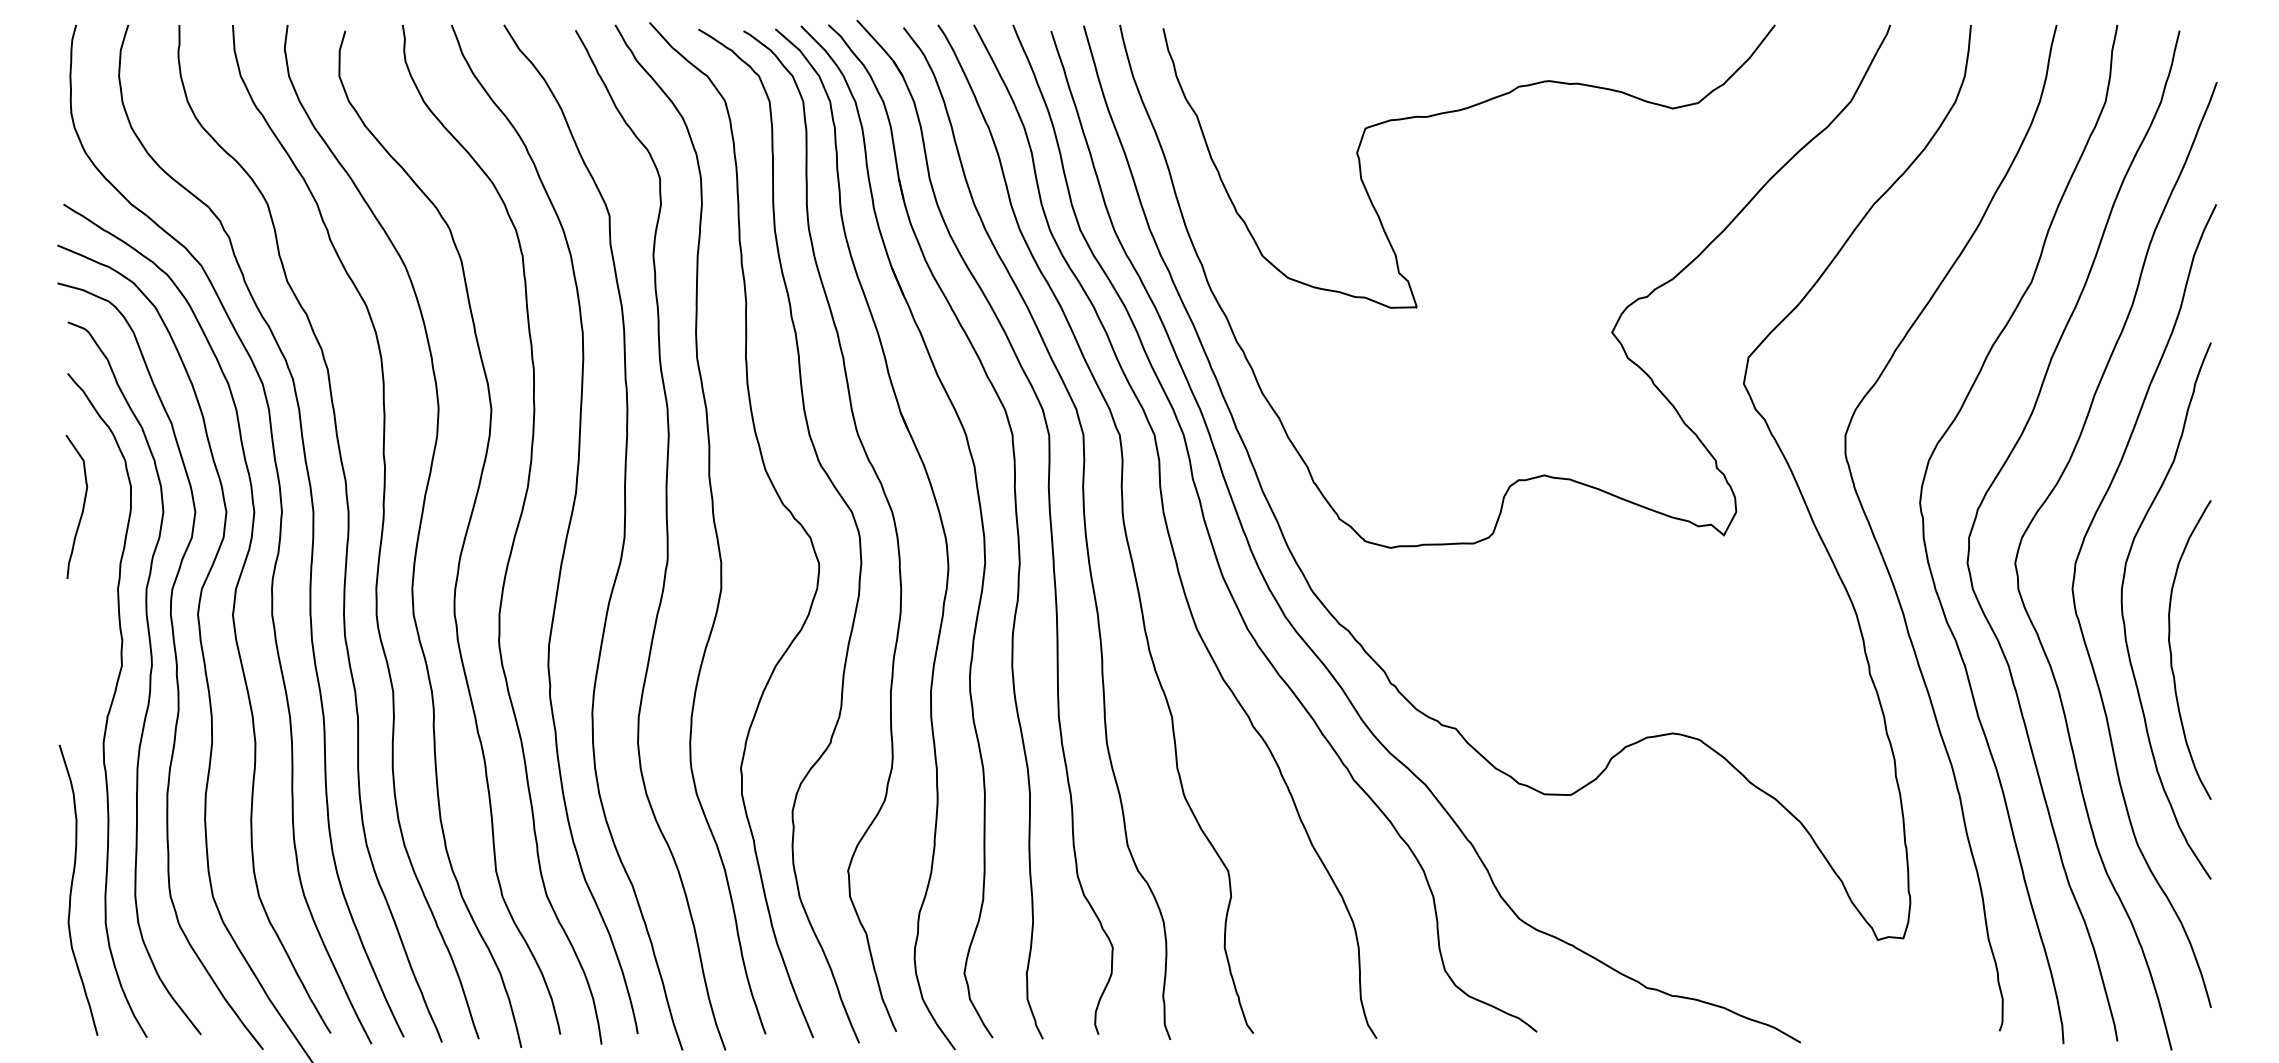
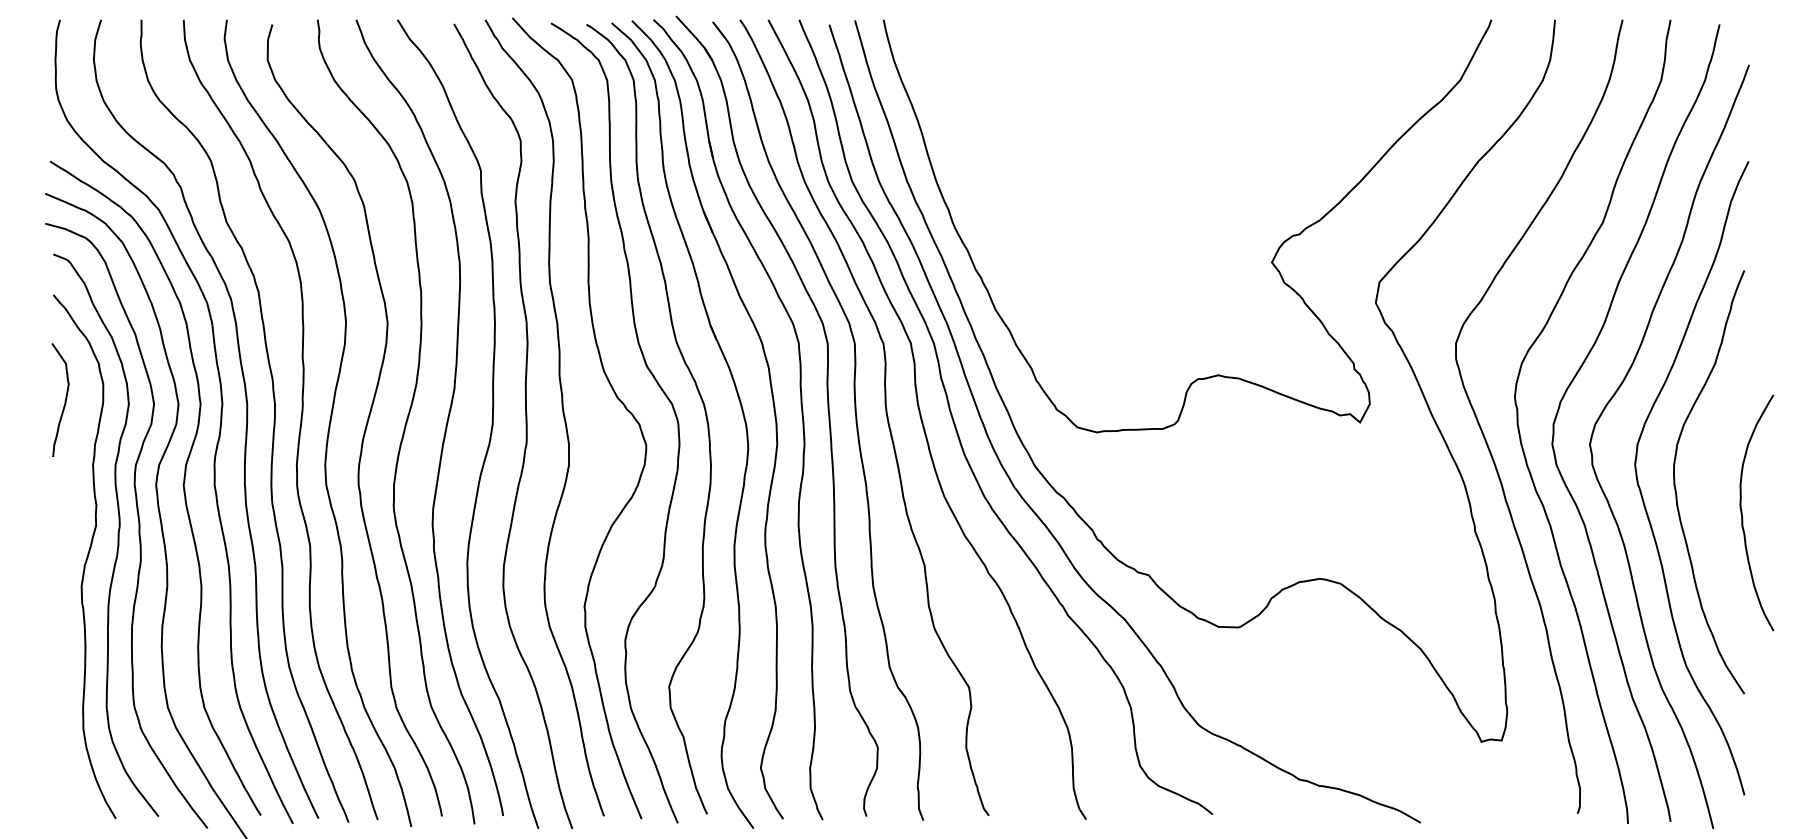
curve: (1459, 111) -> (1151, 88), removed
curve: (2171, 649) -> (1742, 512), moved
curve: (72, 889) -> (57, 701), removed

